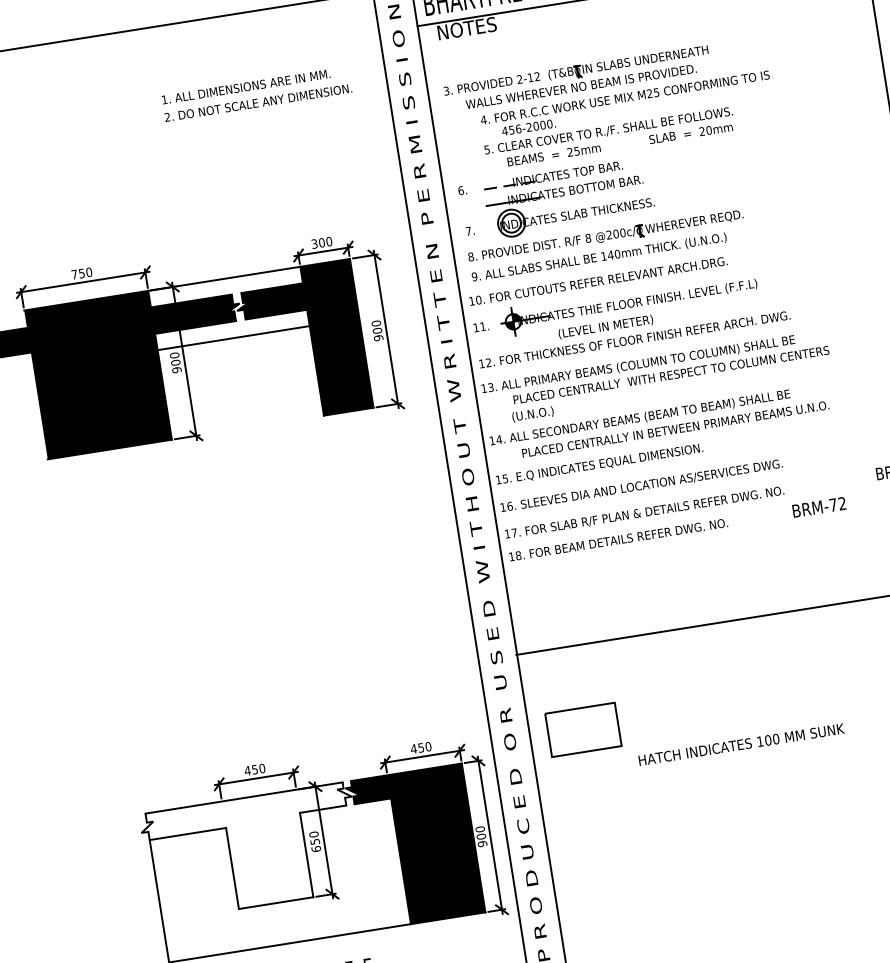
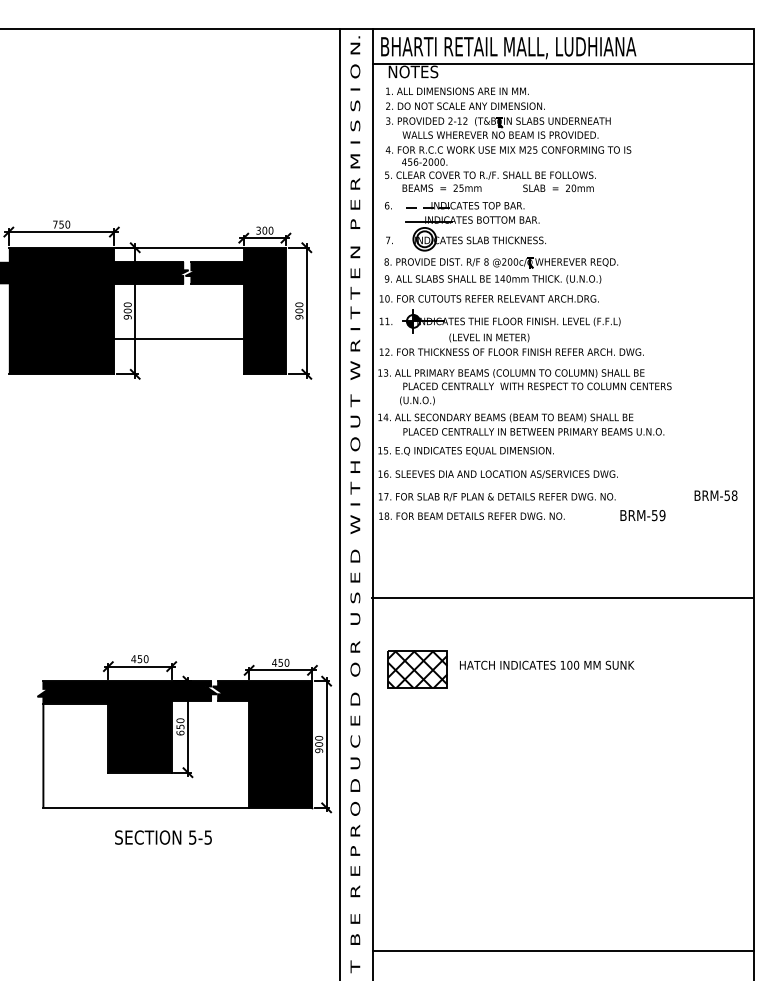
text: (256, 93) -> (465, 98), moved
text: (628, 120) -> (508, 169), moved
line: (233, 338) -> (178, 339), moved
text: (837, 504) -> (658, 515), BRM-72 -> BRM-59
hatch: (582, 729) -> (417, 668), added
text: (741, 743) -> (547, 664), moved
fill: (251, 851) -> (126, 726), added

